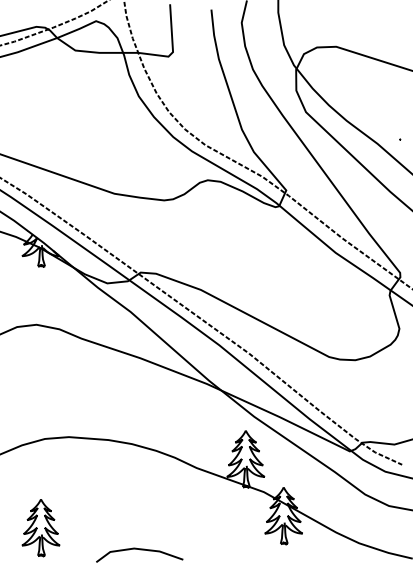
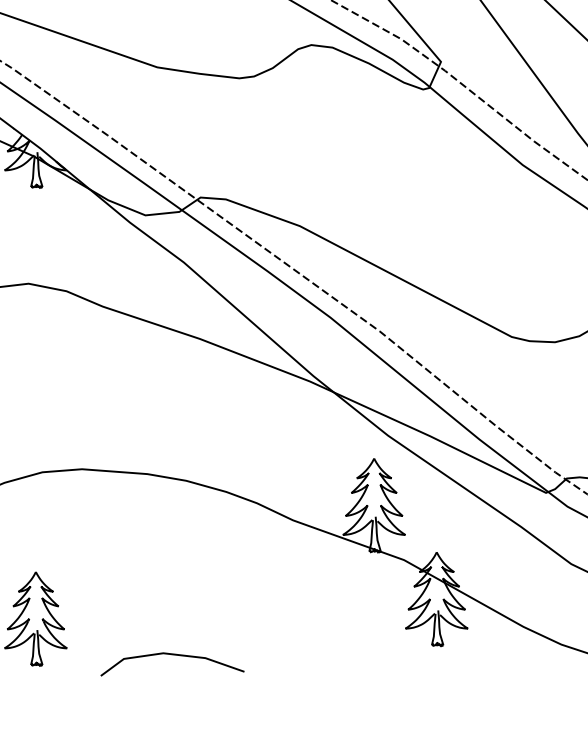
line: (139, 550) -> (172, 656), moved

